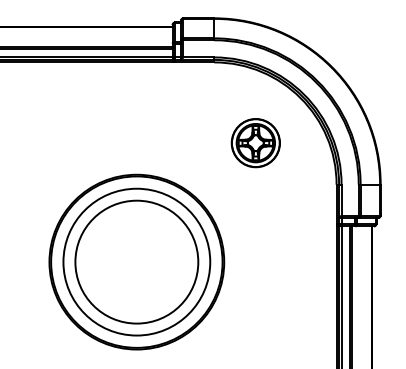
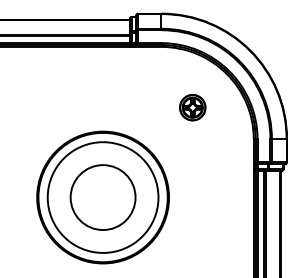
part: (255, 142) -> (192, 107), size x0.7
circle: (136, 262) -> (102, 197), size x0.7

